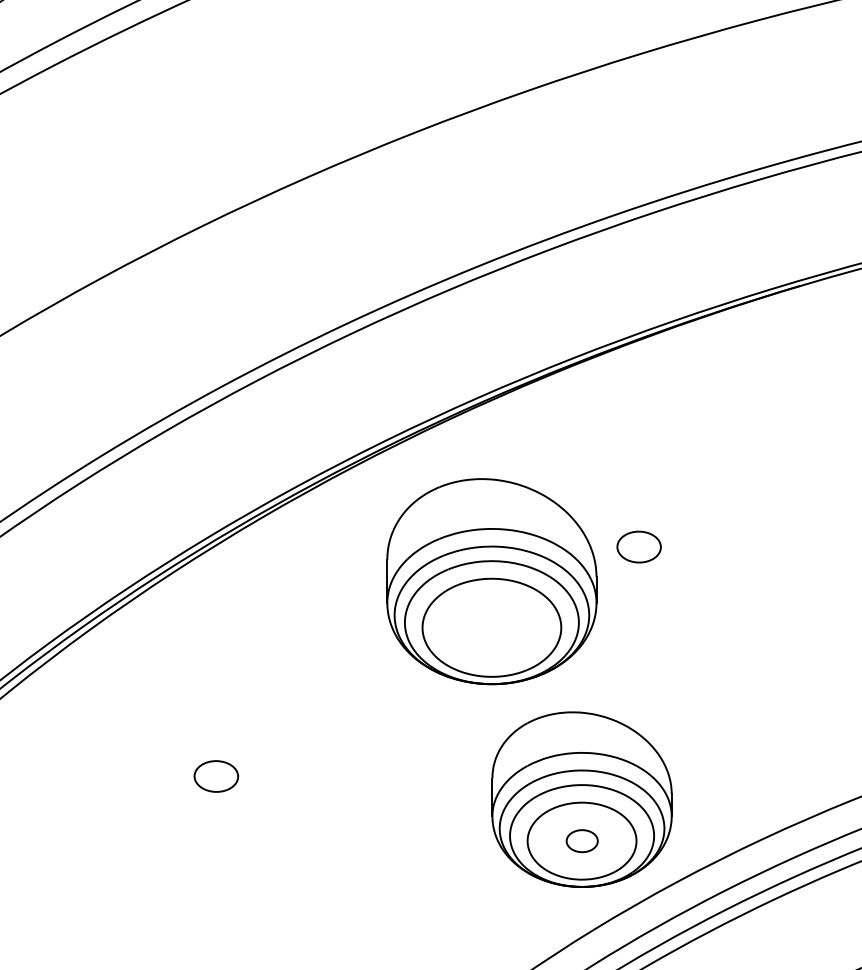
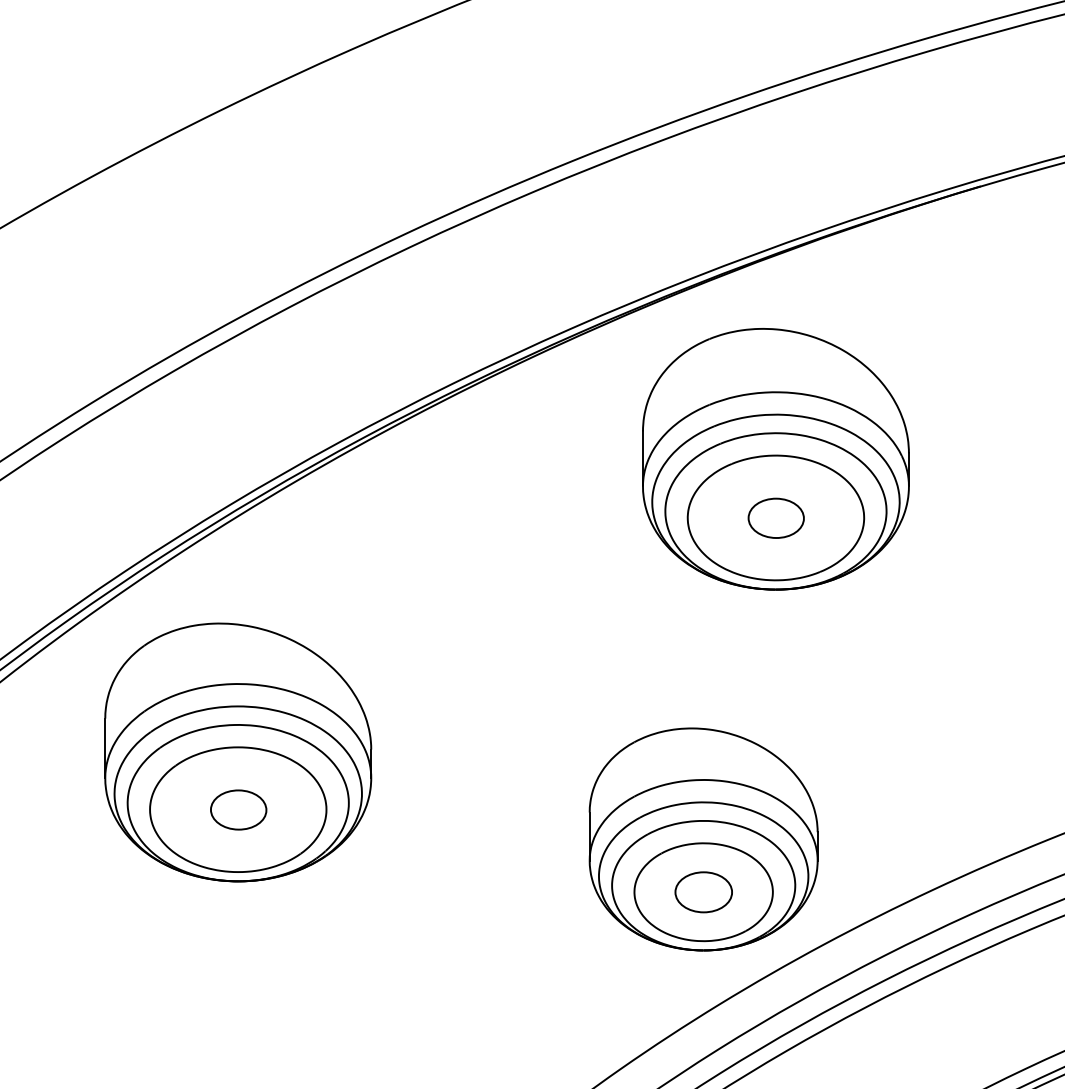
part: (491, 581) -> (775, 459), moved
part: (215, 731) -> (237, 752), added
part: (582, 840) -> (704, 891), size x1.43

